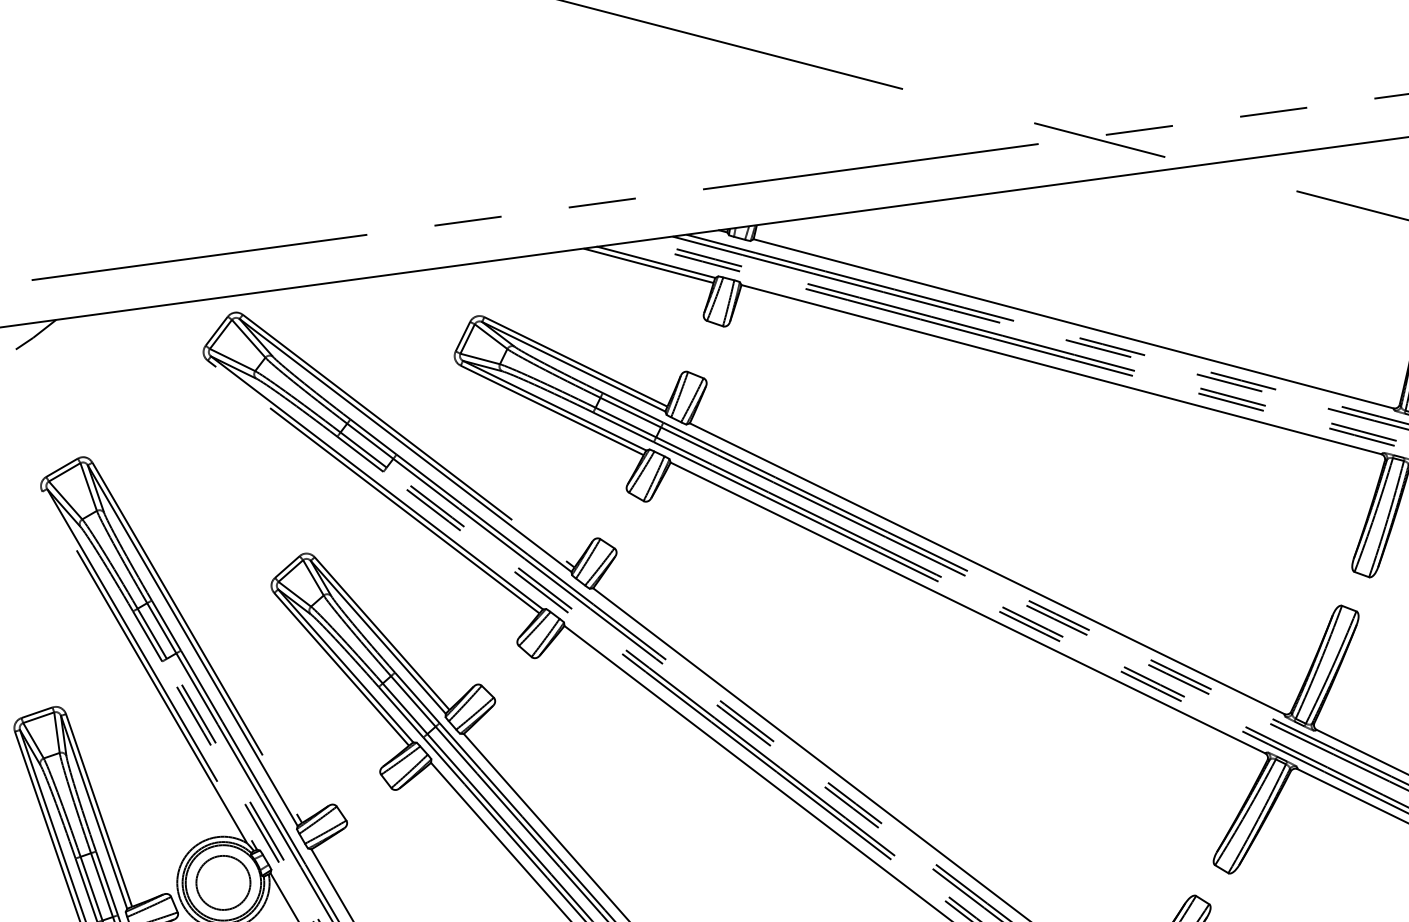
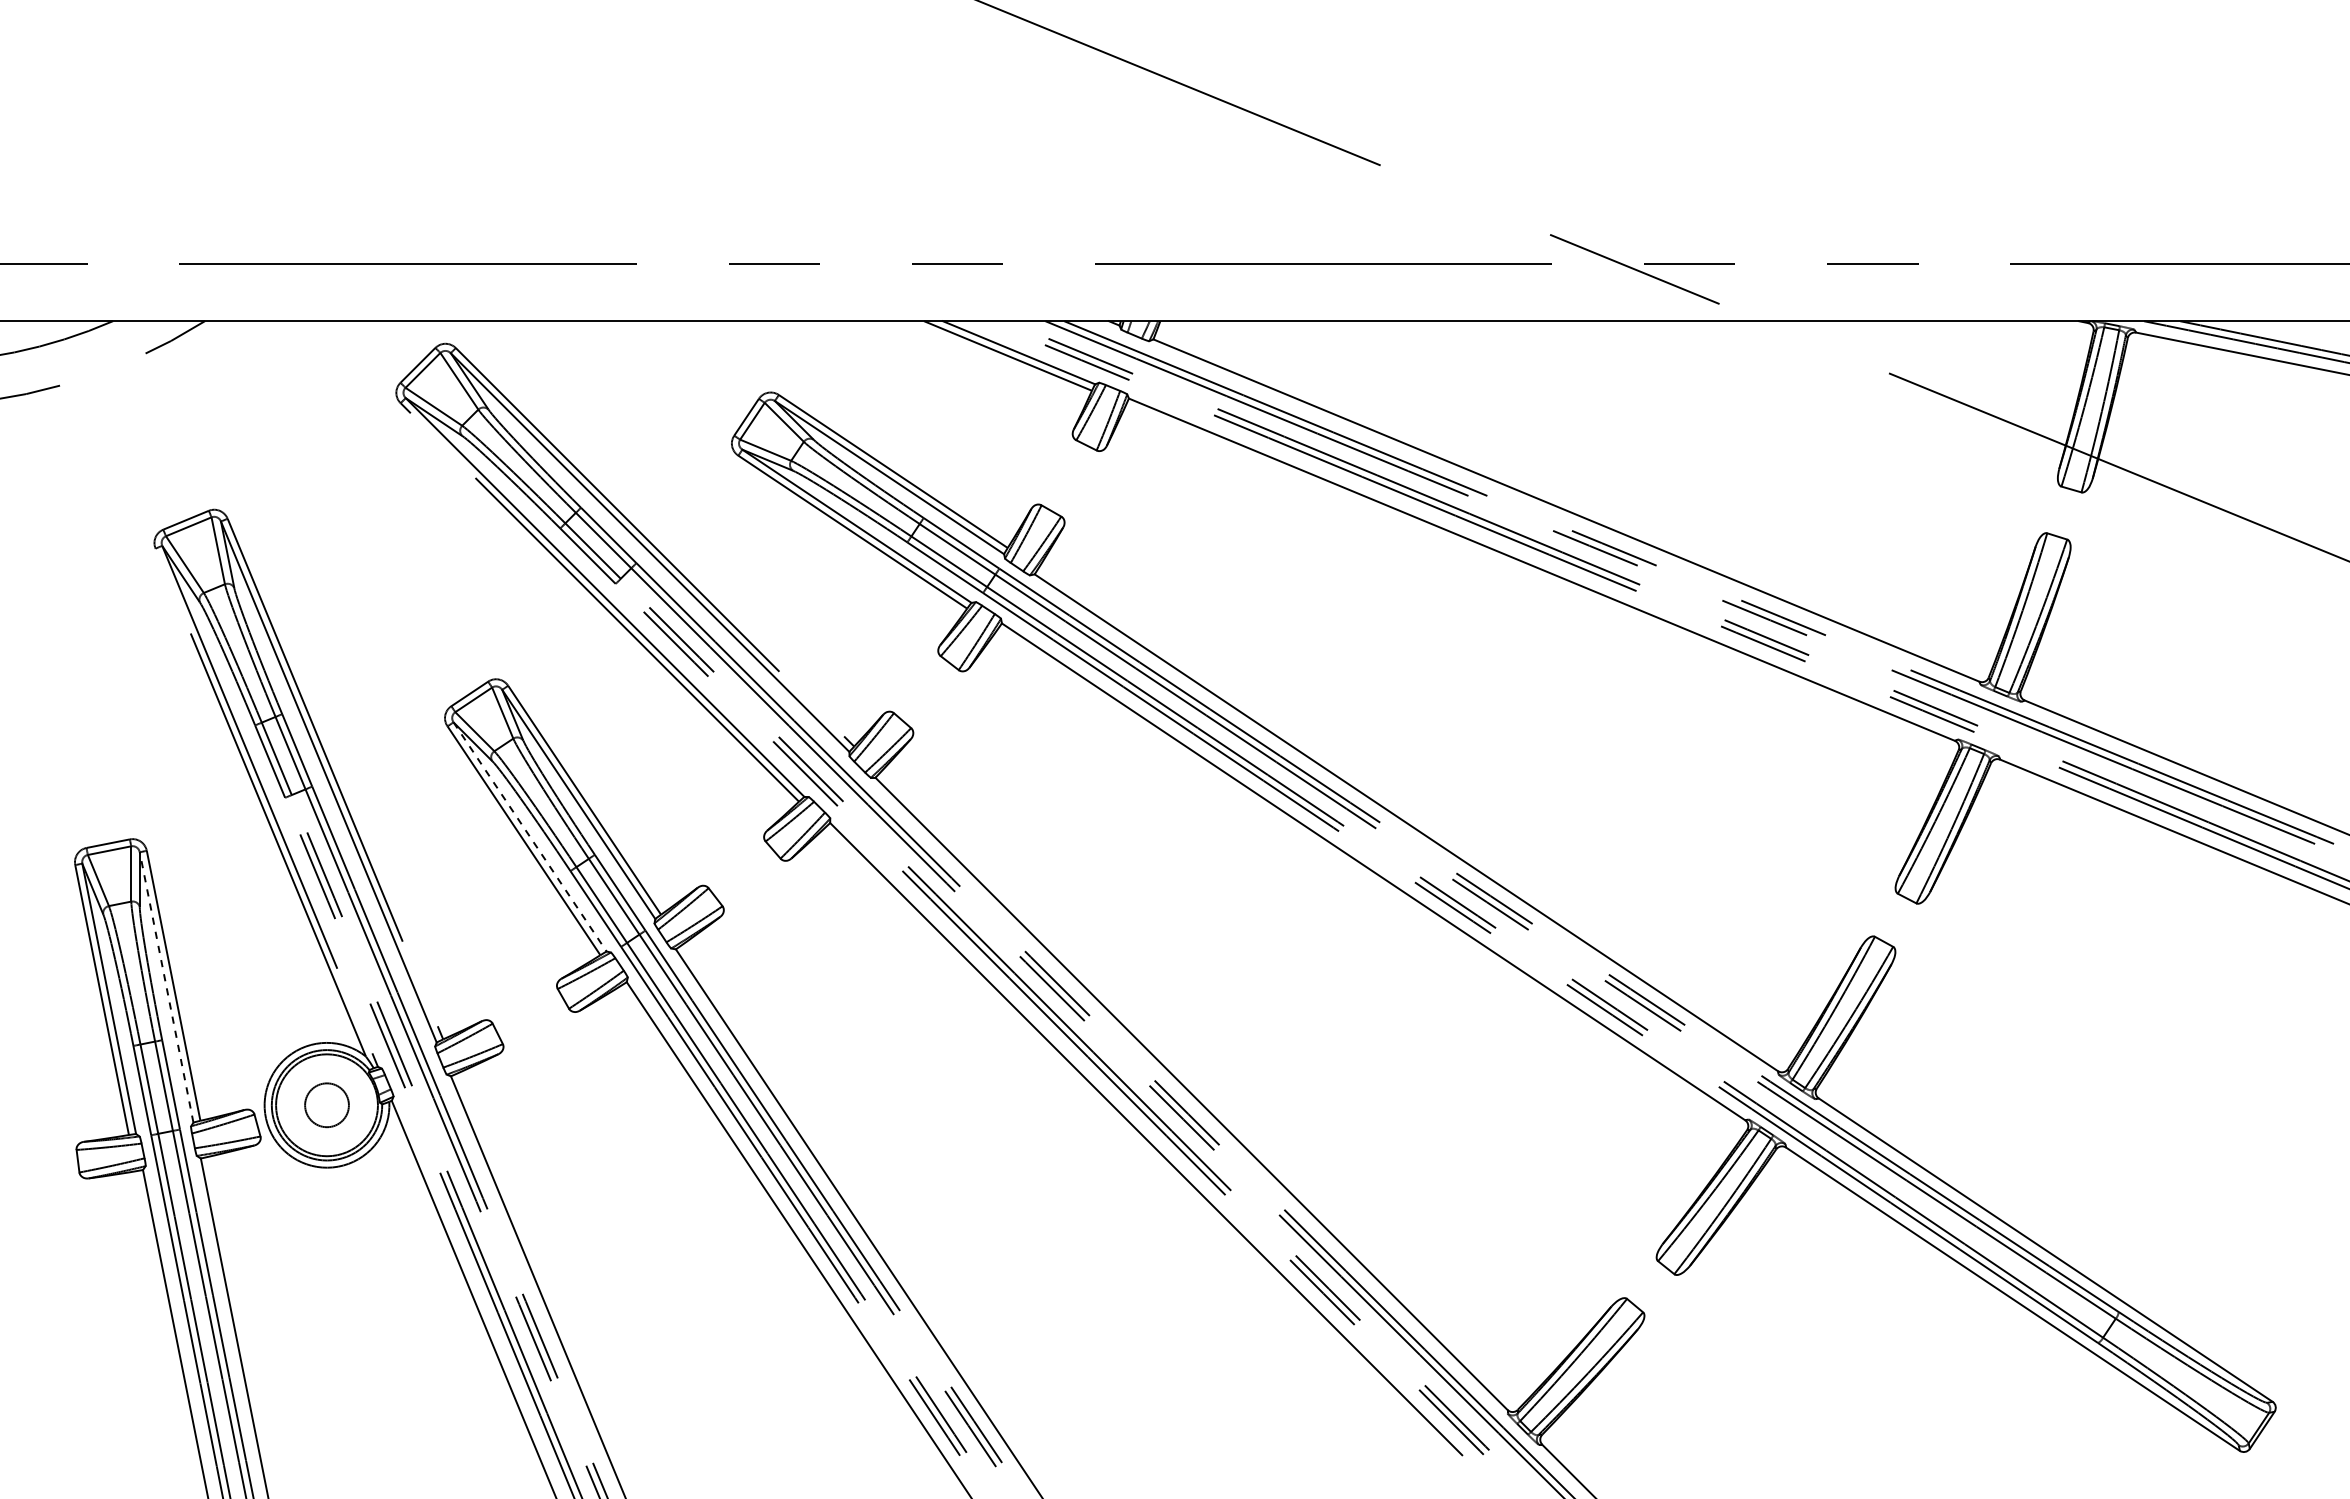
line: (346, 665) -> (530, 836), solid -> dashed
line: (94, 812) -> (166, 987), solid -> dashed
circle: (222, 882) -> (326, 1104), size x0.6

